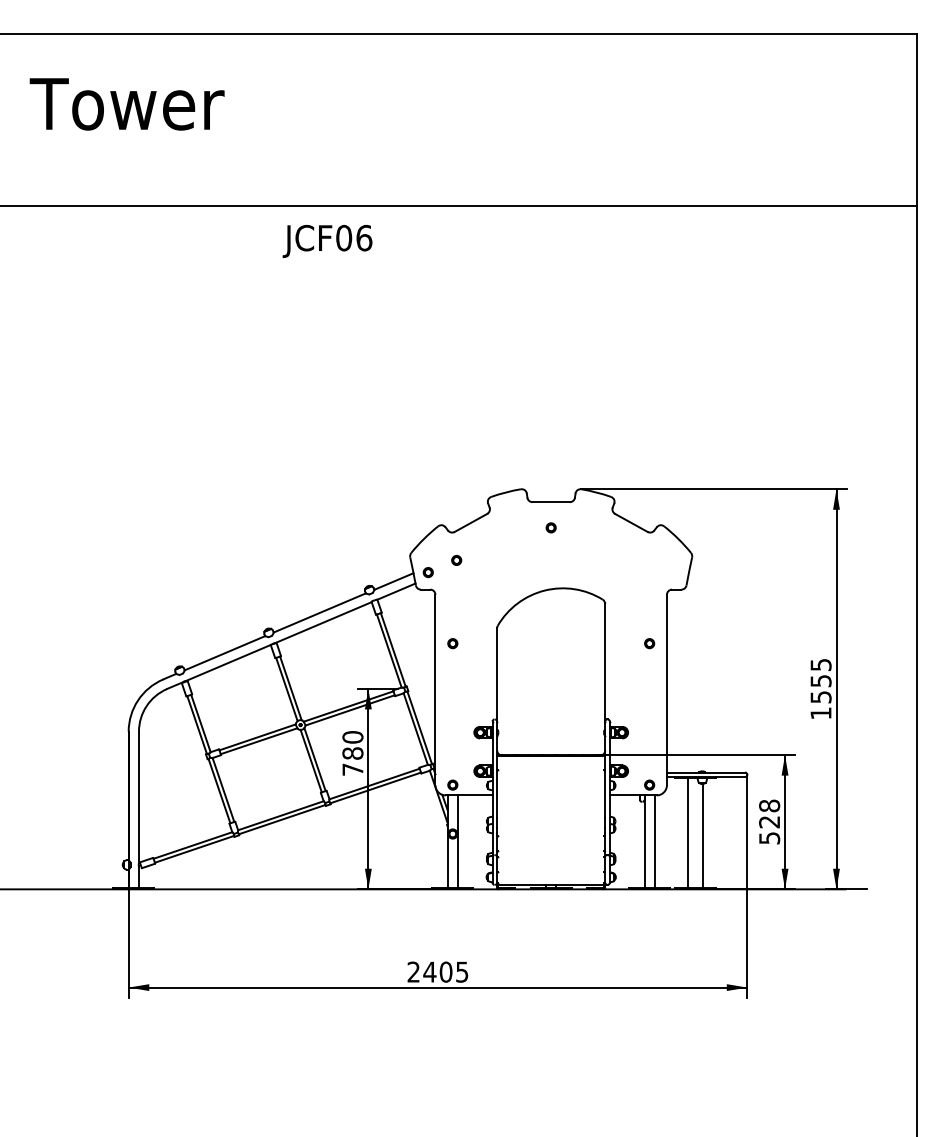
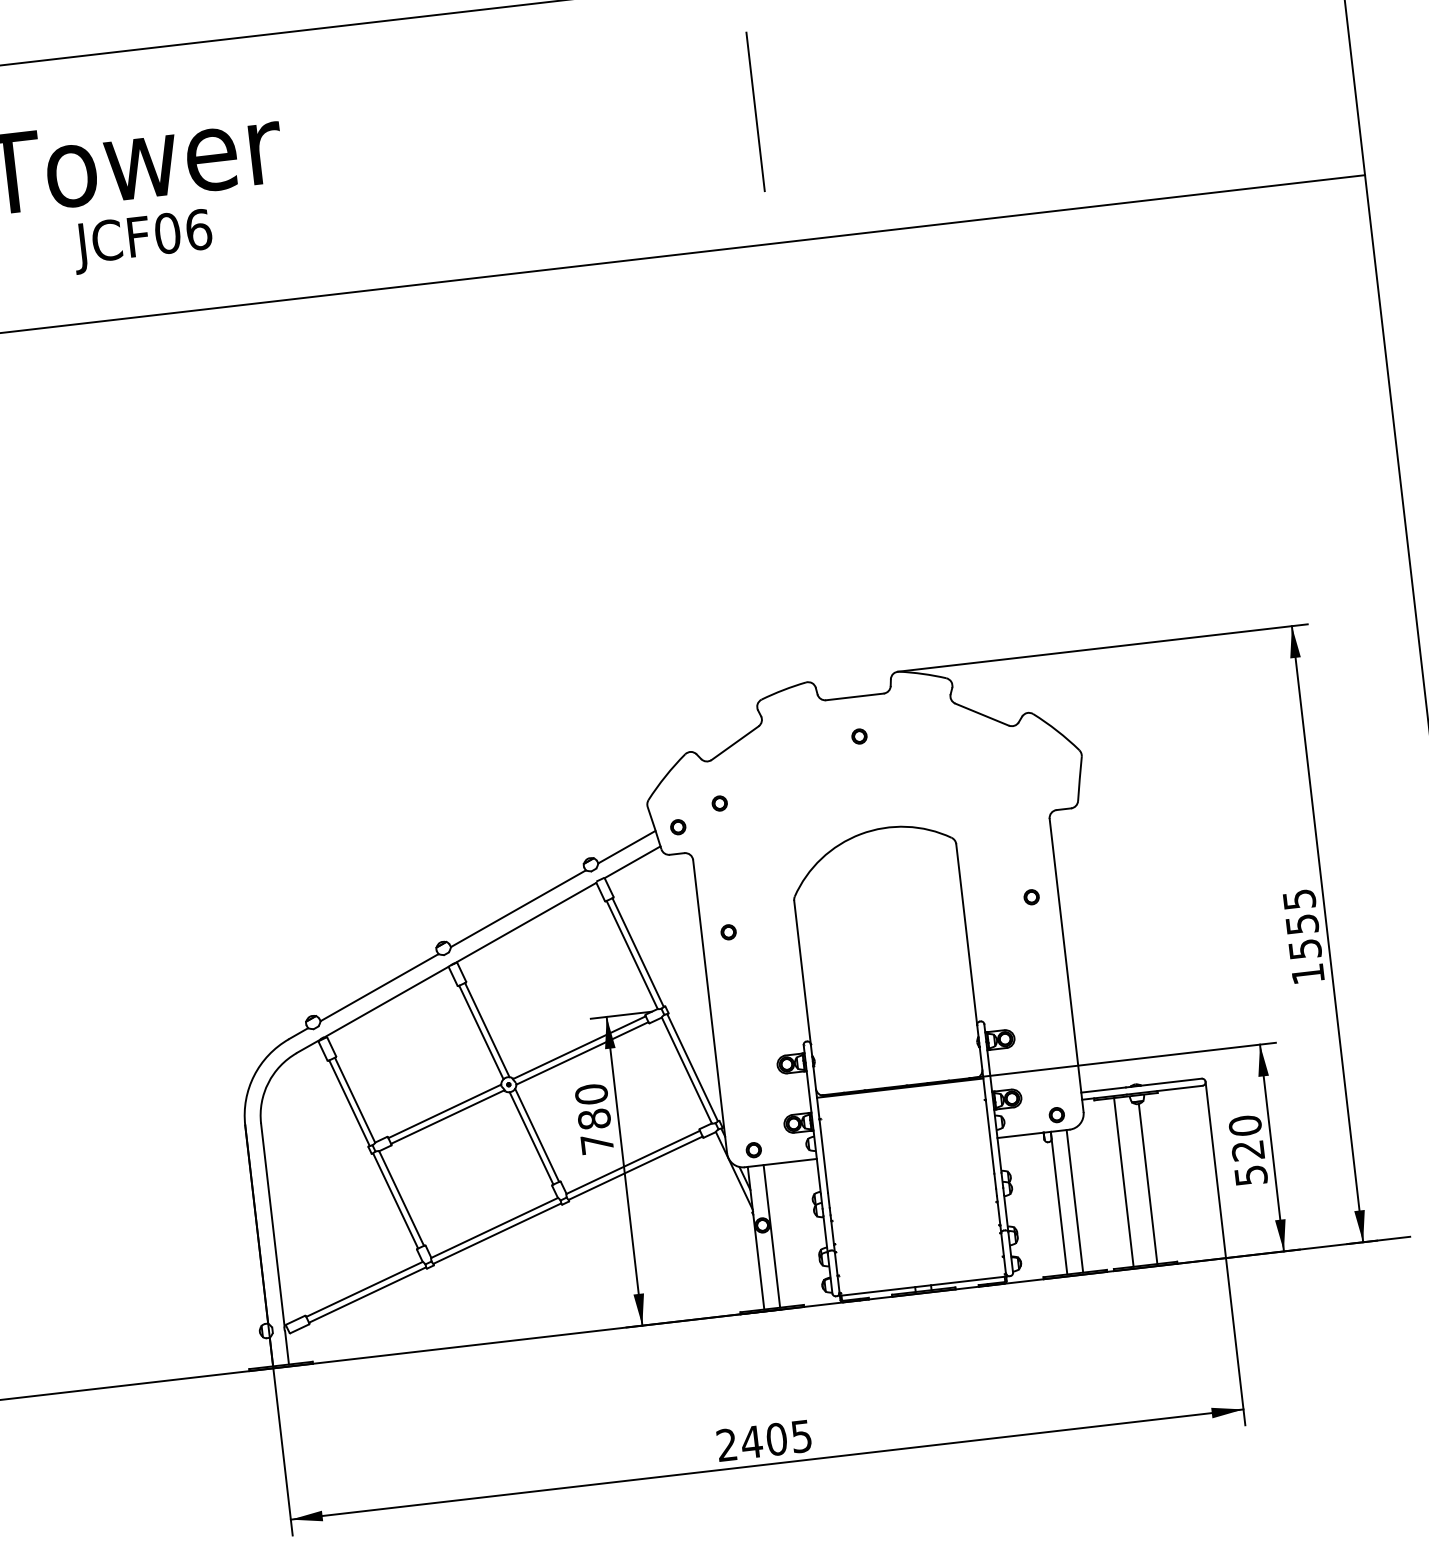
line: (530, 119) -> (754, 111), added
text: (327, 240) -> (142, 240), moved
text: (769, 805) -> (1245, 1125), 528 -> 520

